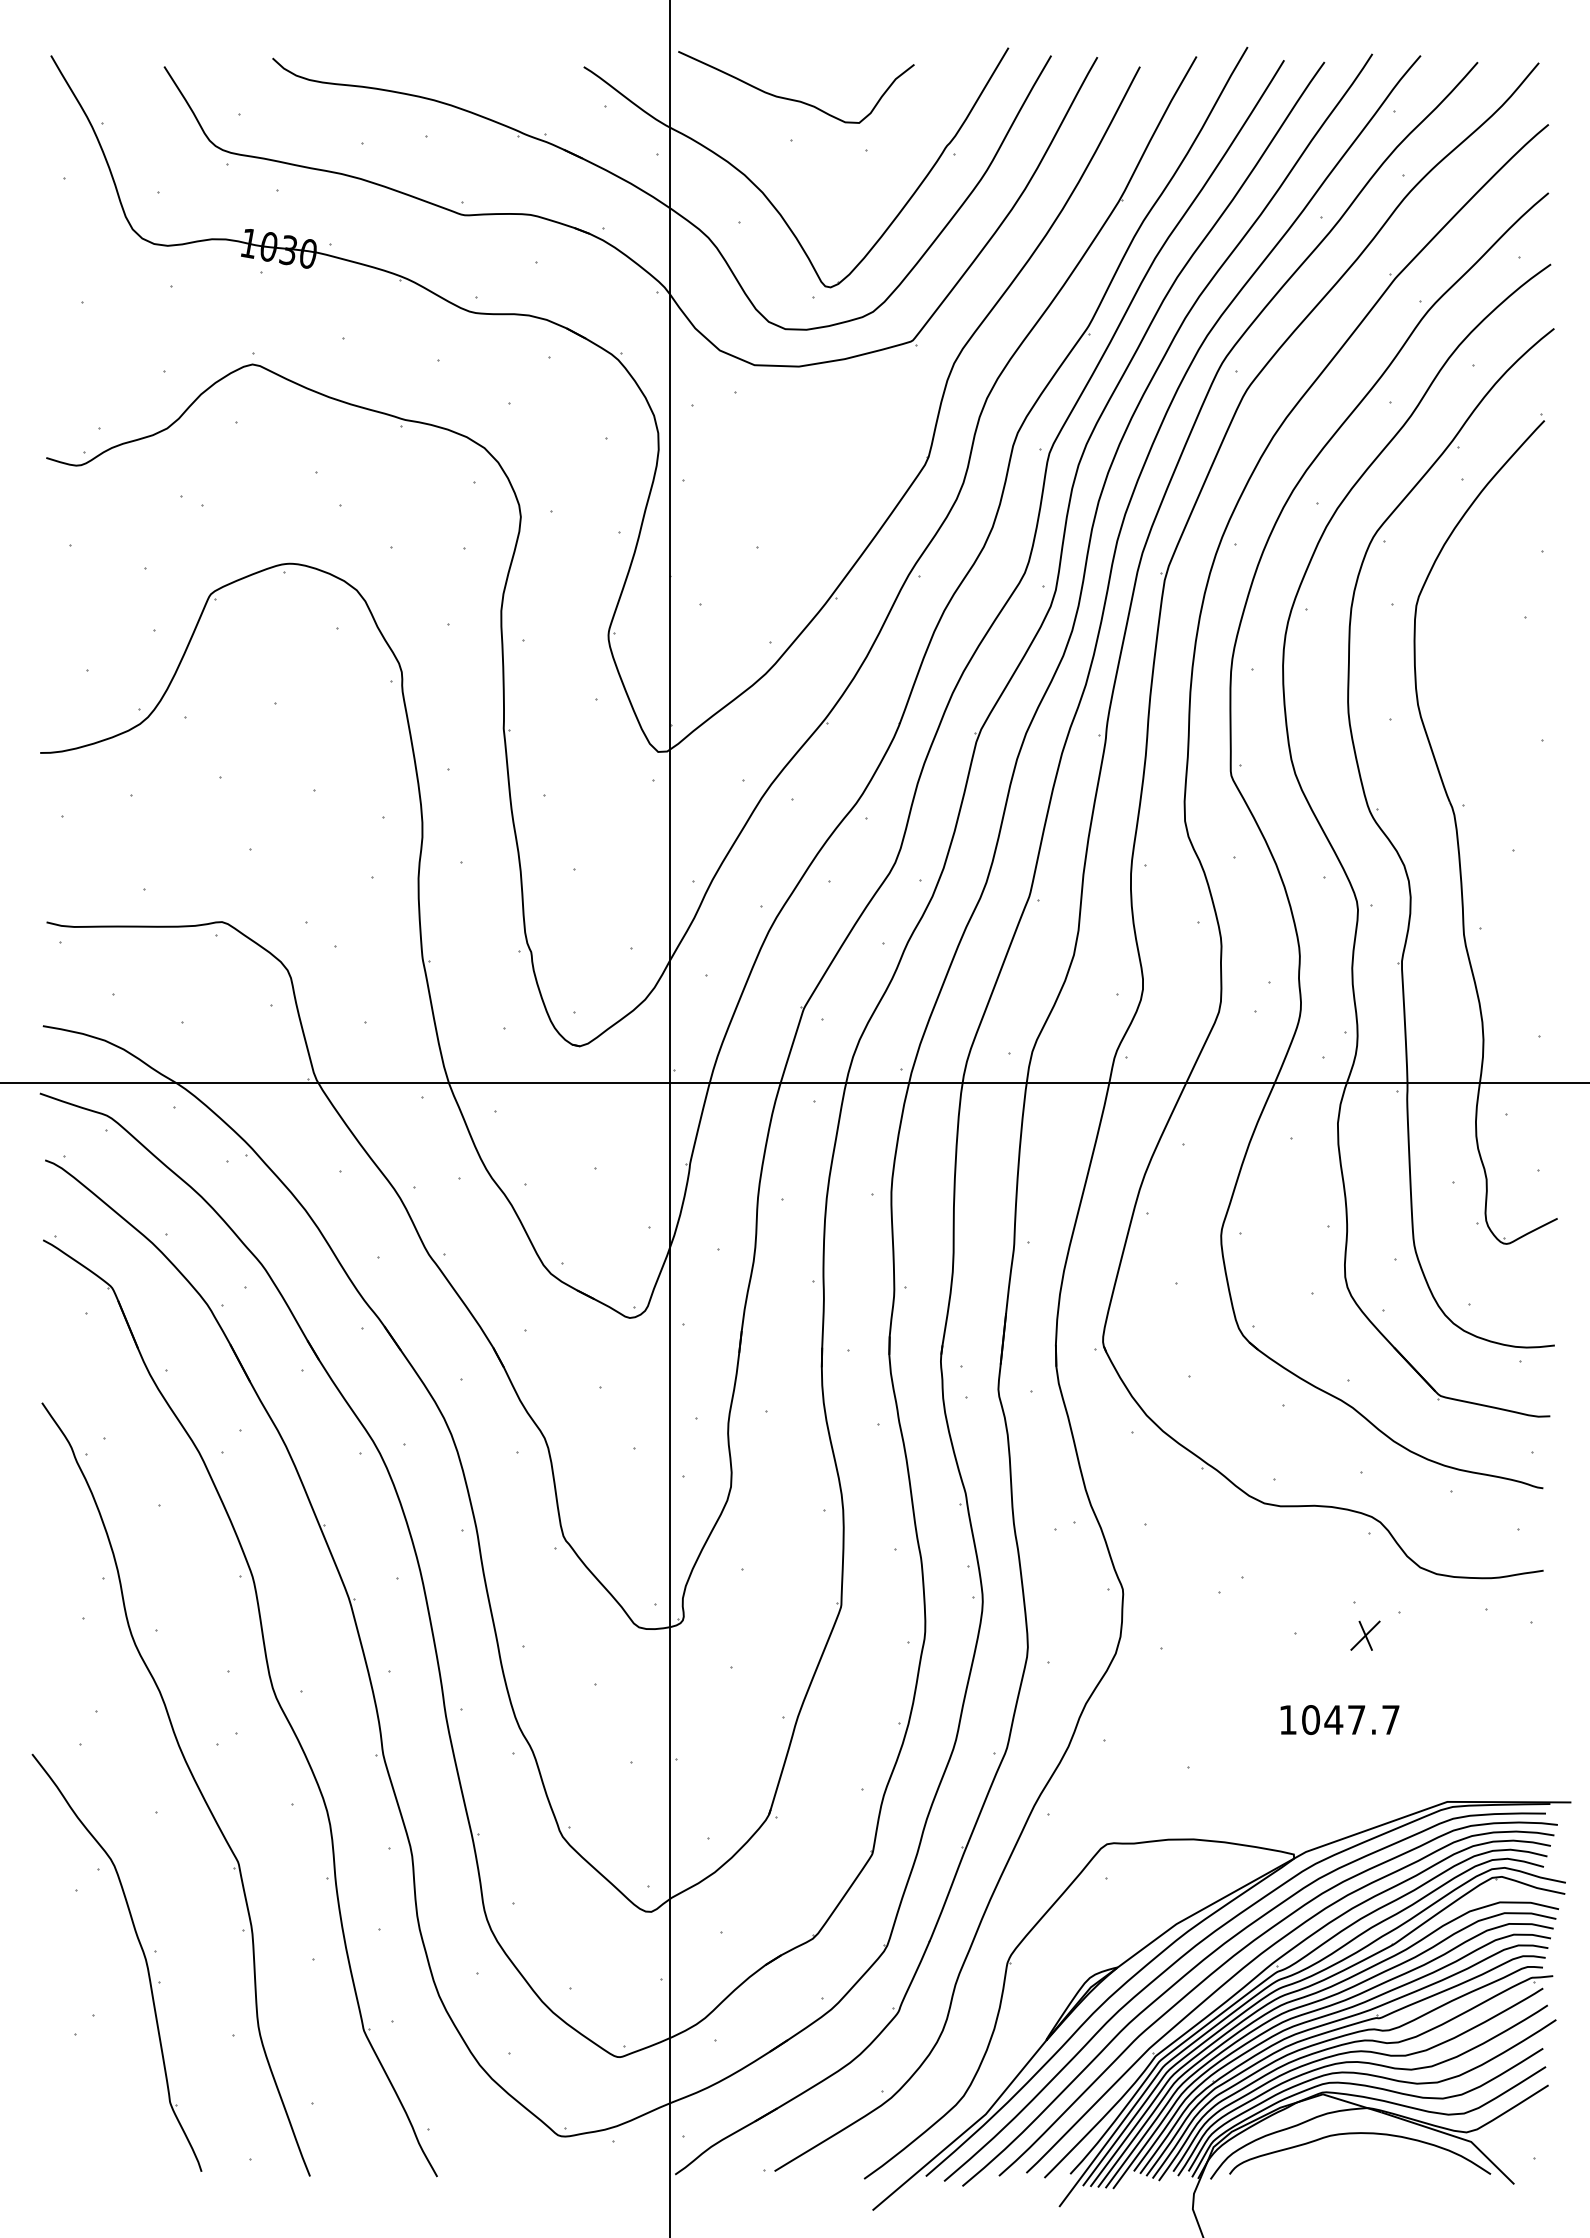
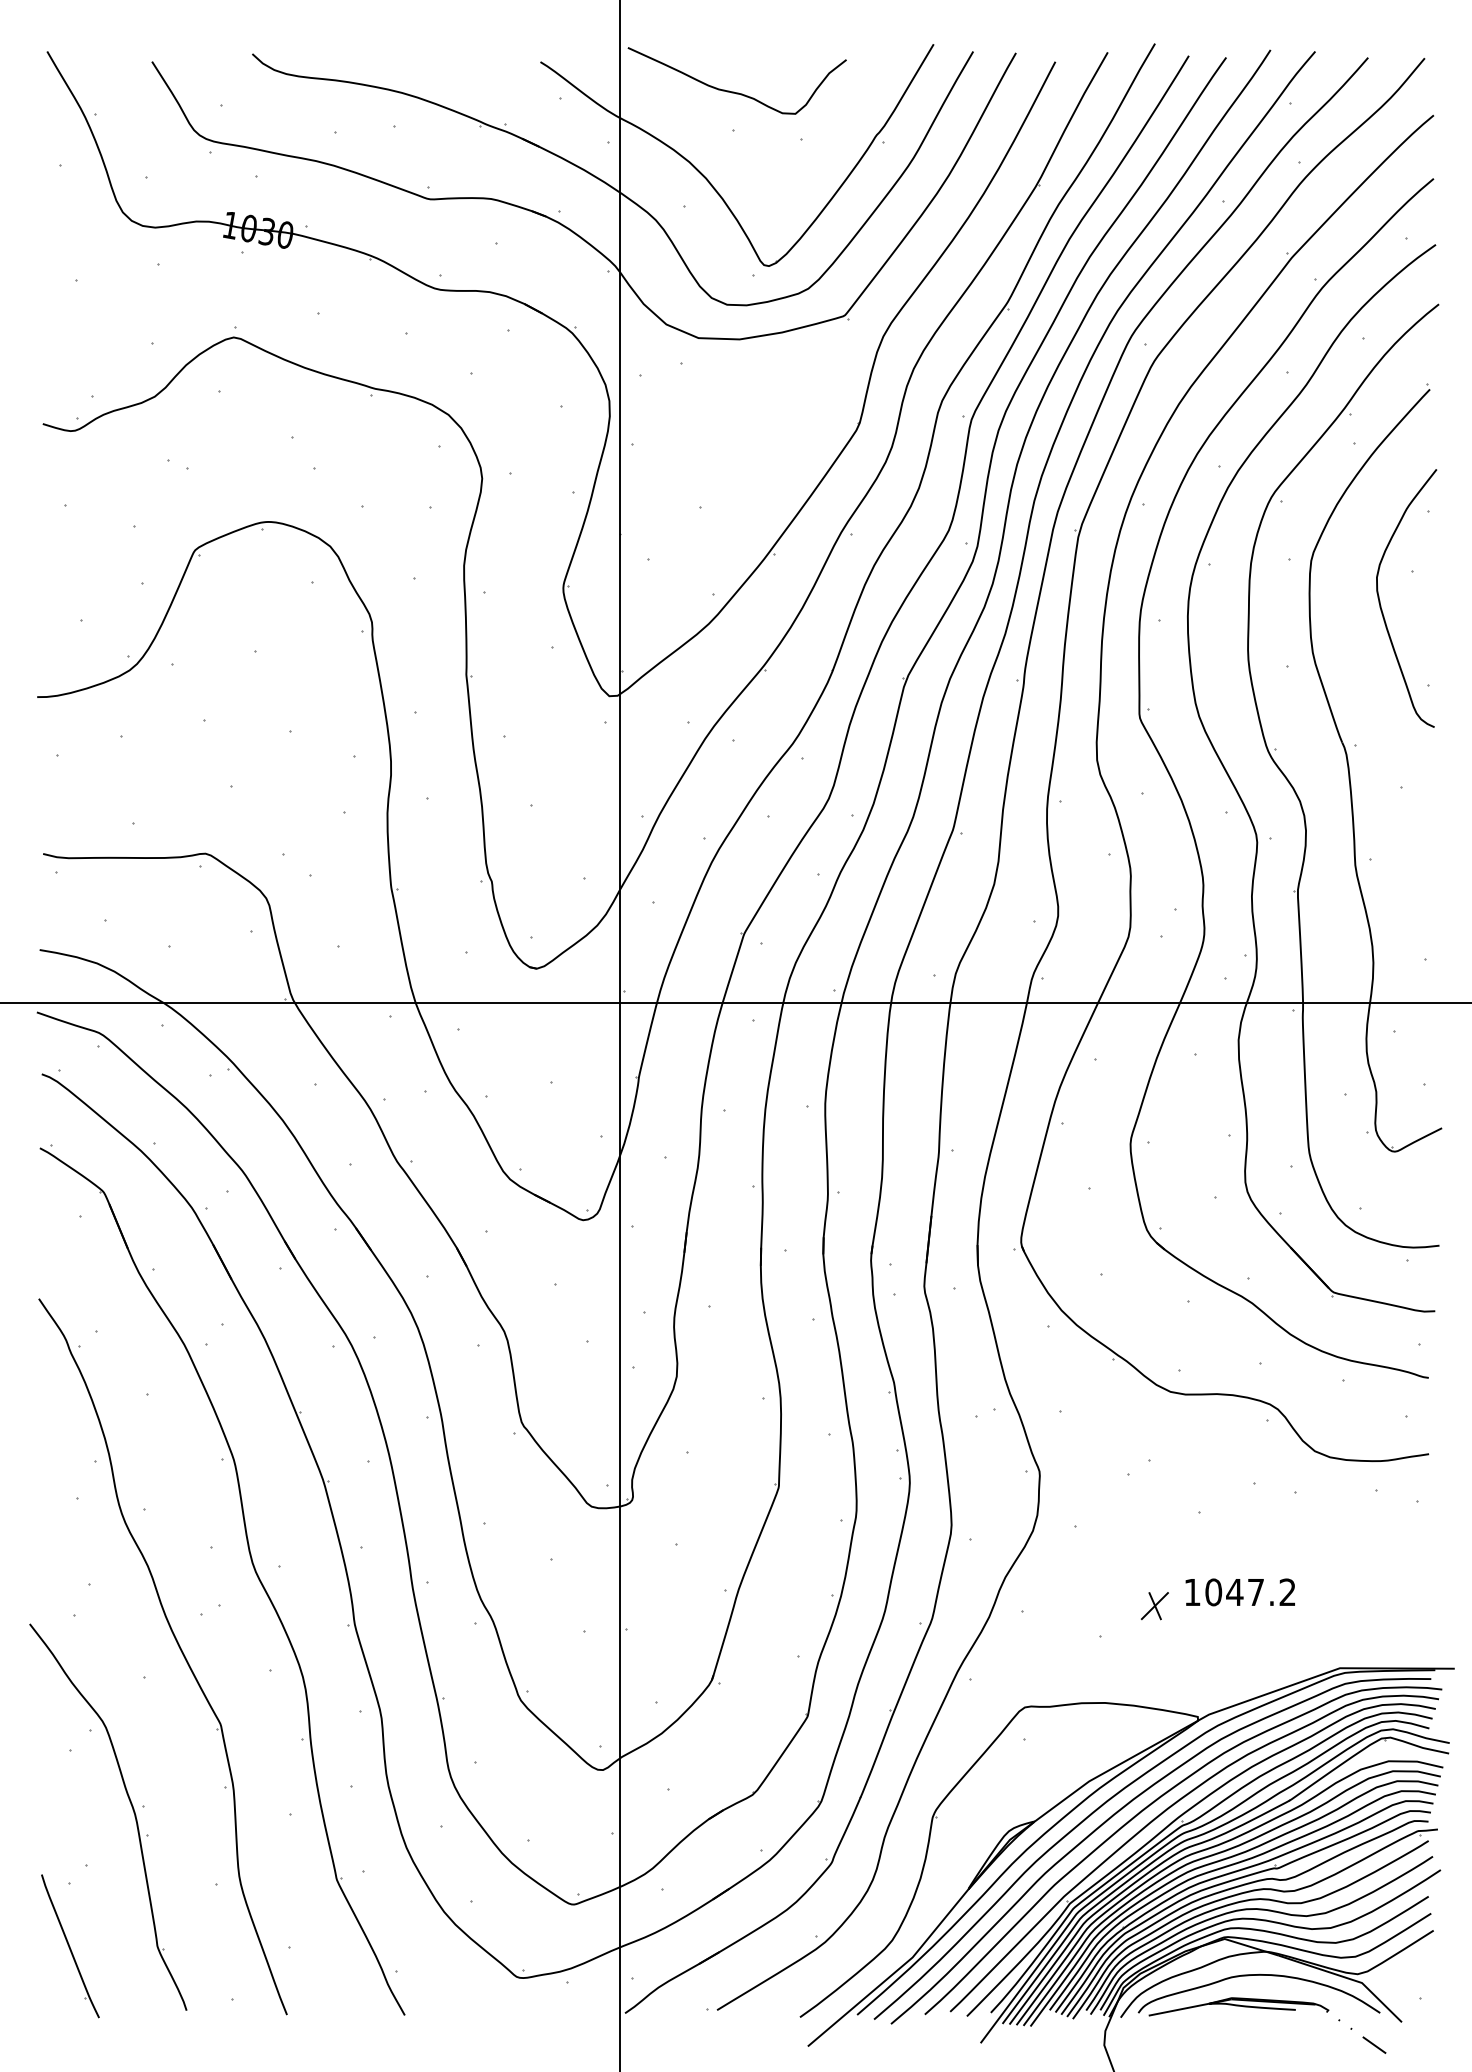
curve: (1491, 650) -> (1380, 602), added
part: (1365, 1635) -> (1154, 1605), moved
text: (1390, 1719) -> (1287, 1591), 1047.7 -> 1047.2
part: (75, 2101) -> (69, 1945), added
part: (1370, 2170) -> (1268, 2009), added

